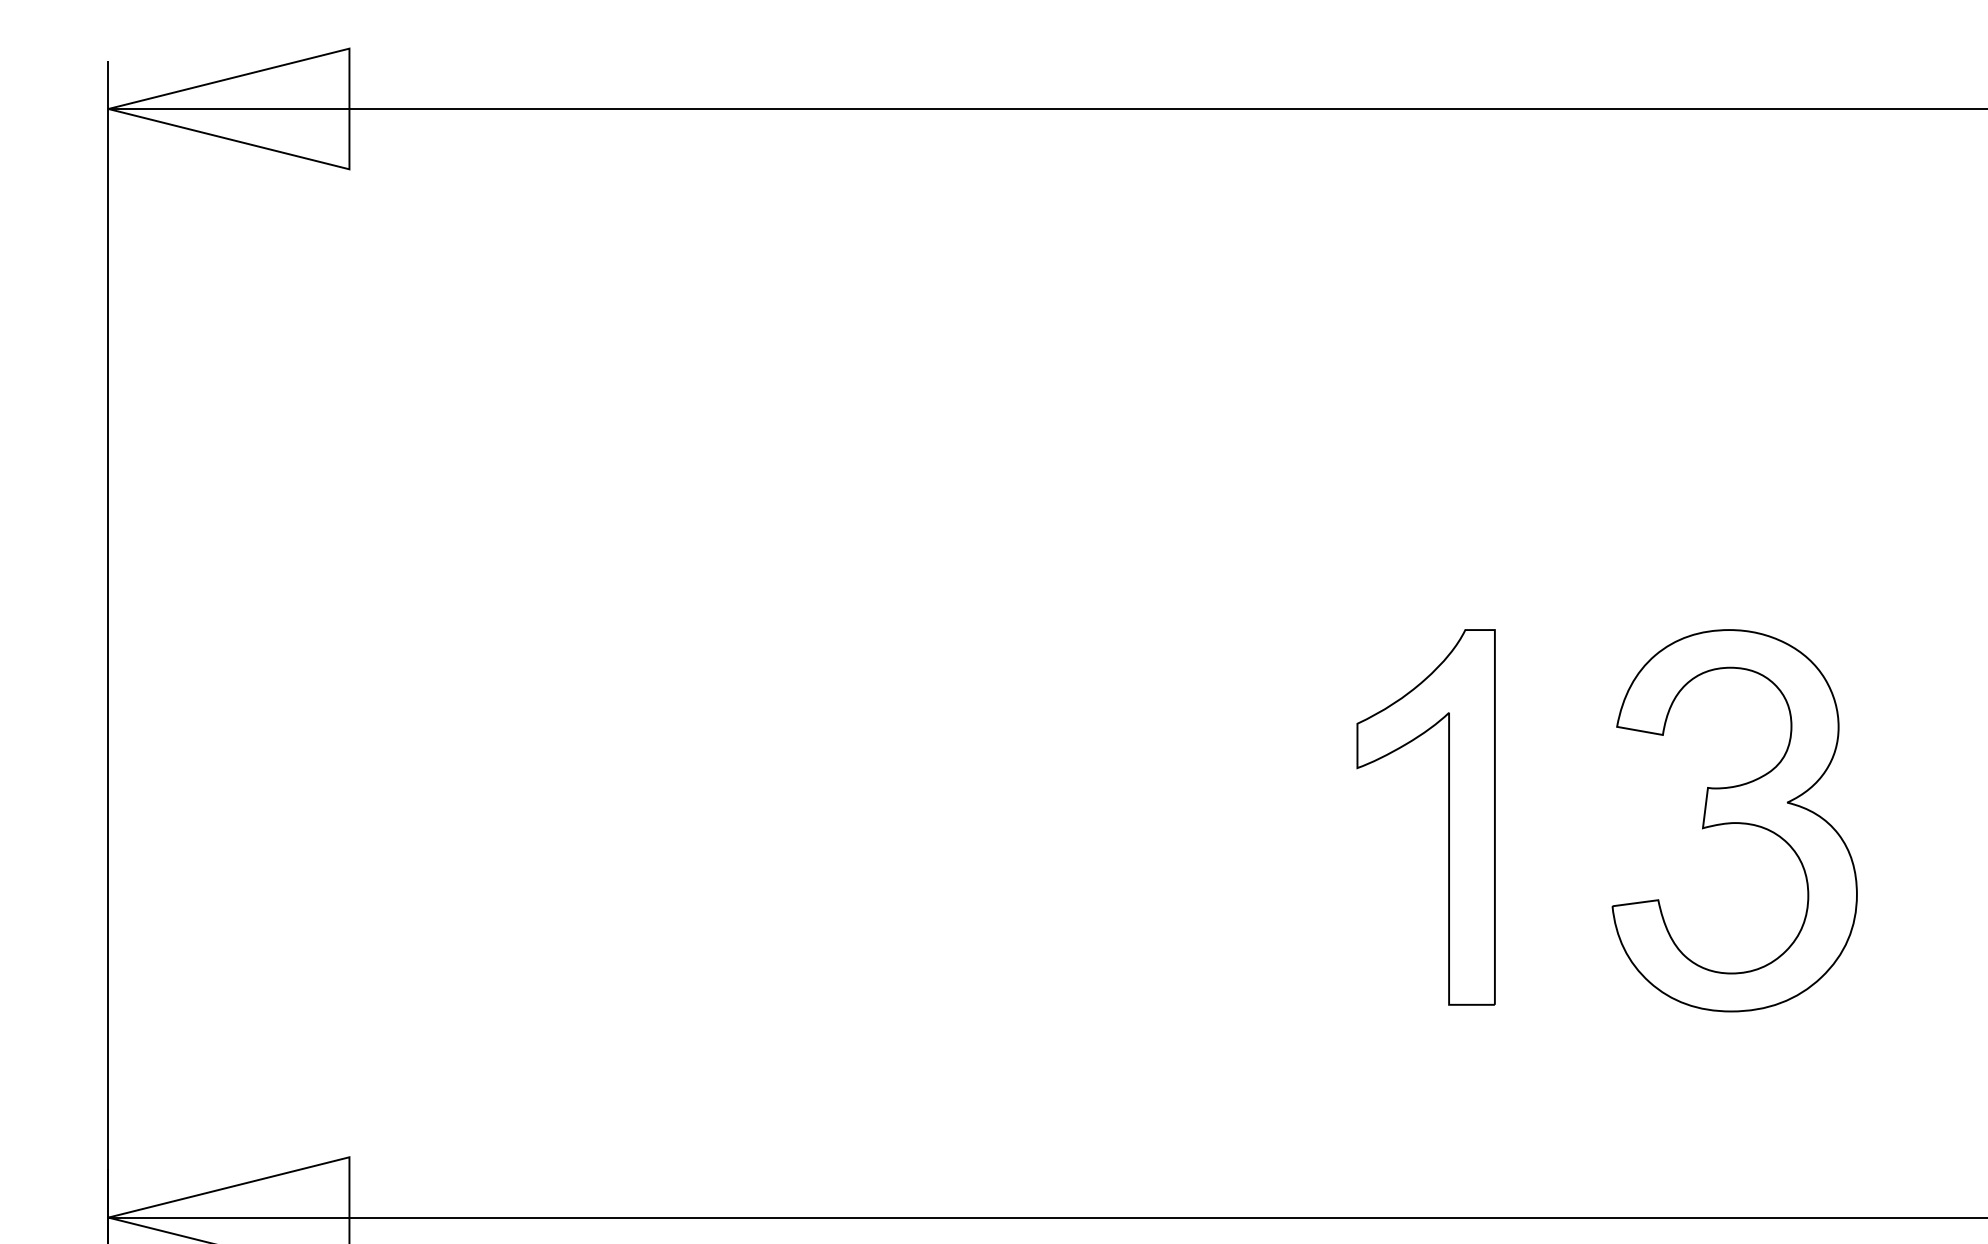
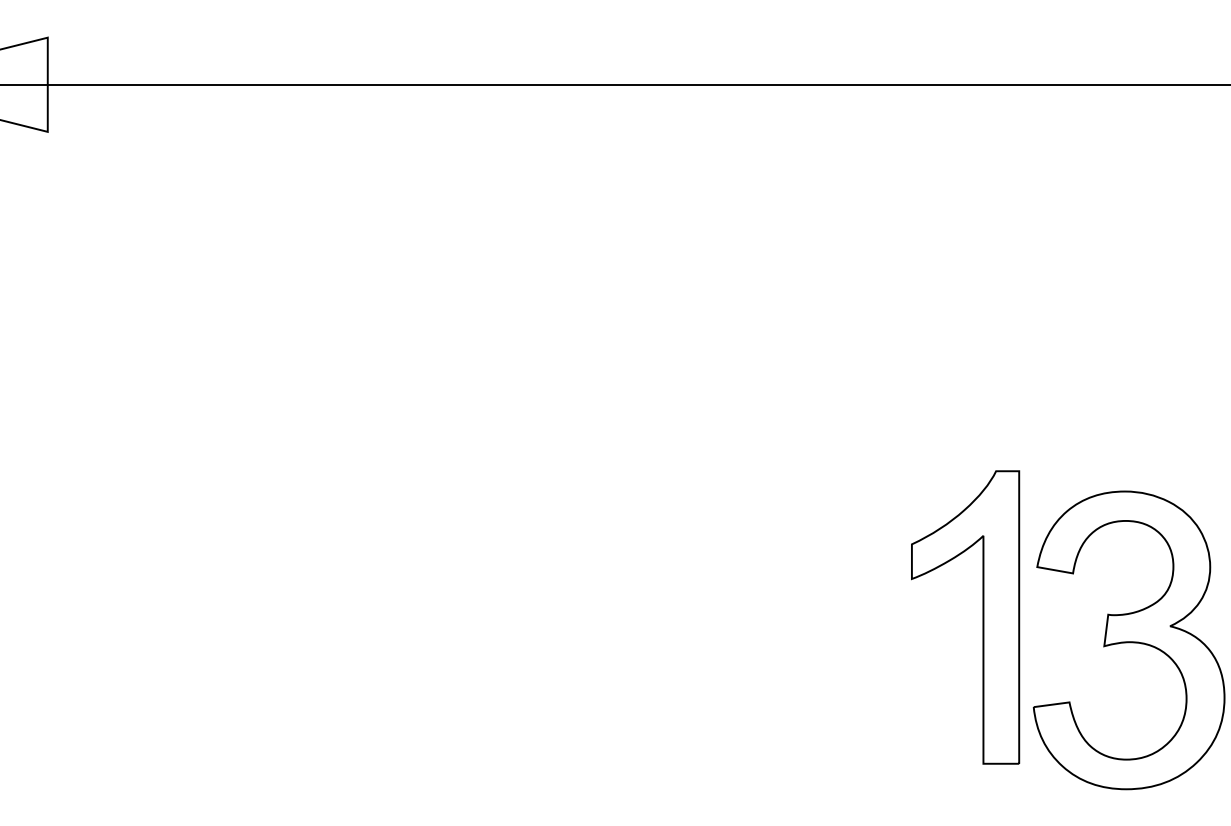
part: (1448, 817) -> (982, 617), moved

